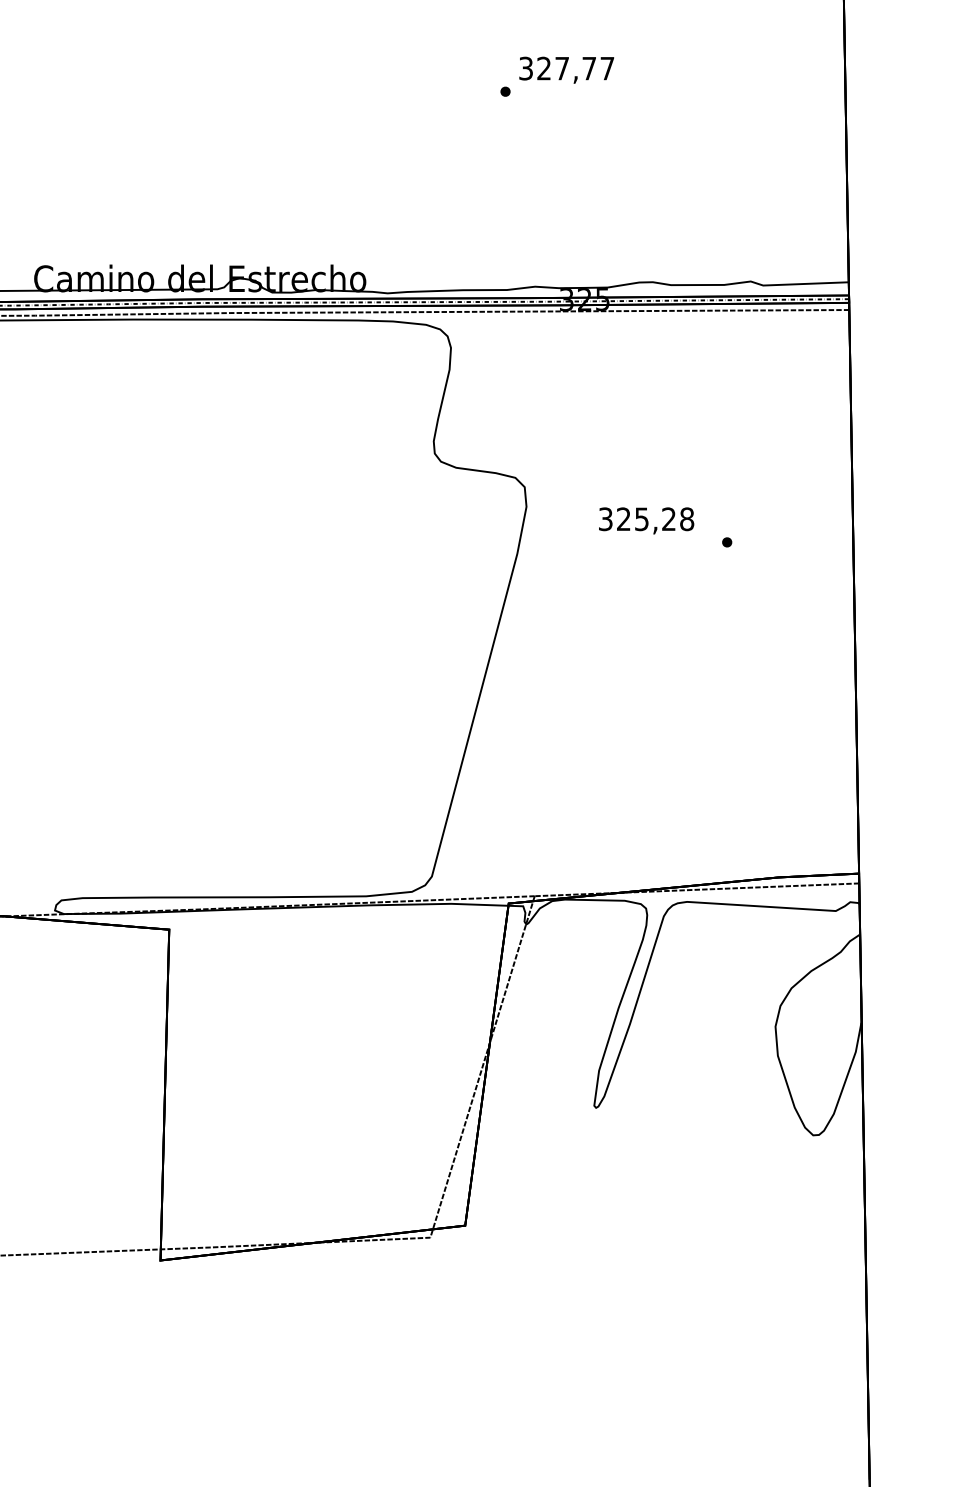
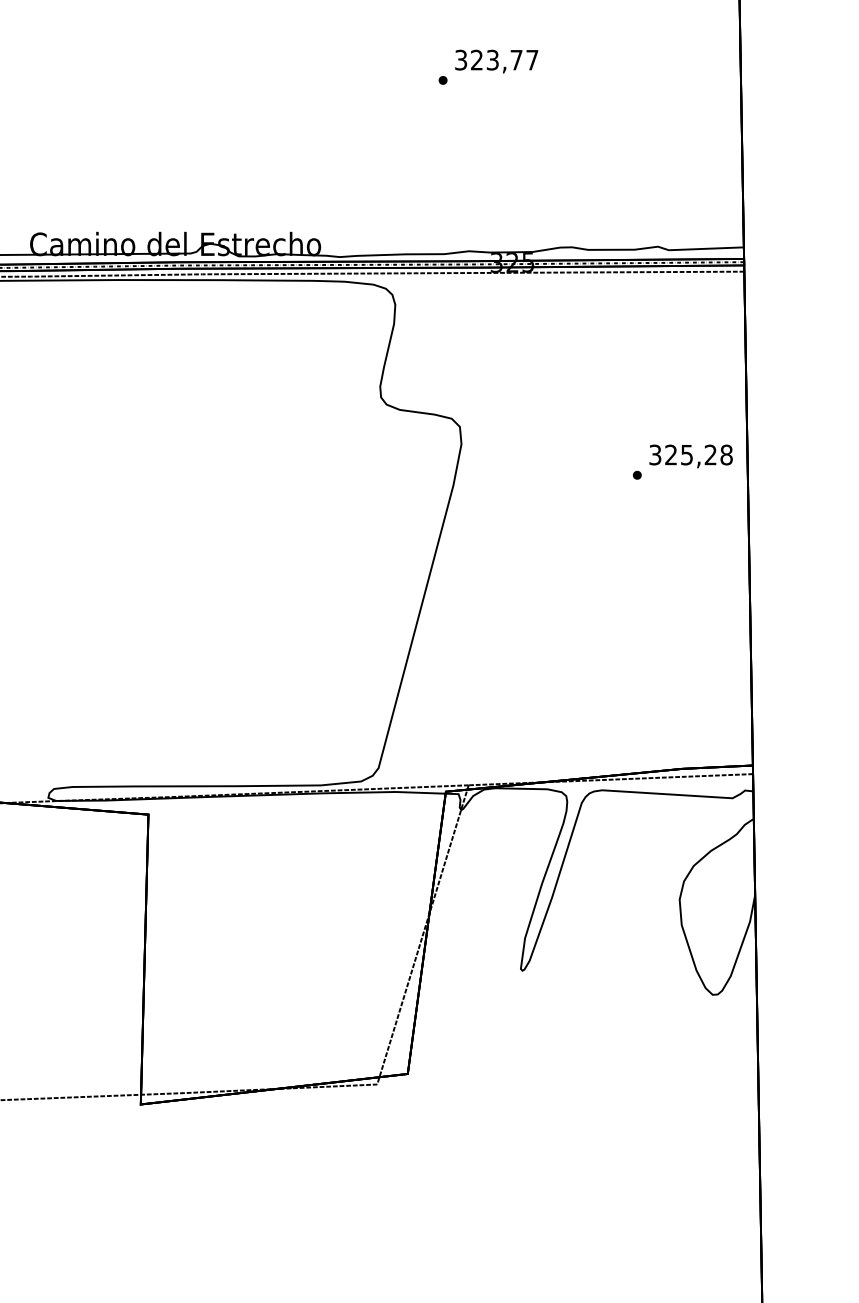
text: (562, 68) -> (493, 60), 327,77 -> 323,77
text: (646, 520) -> (691, 456), moved

